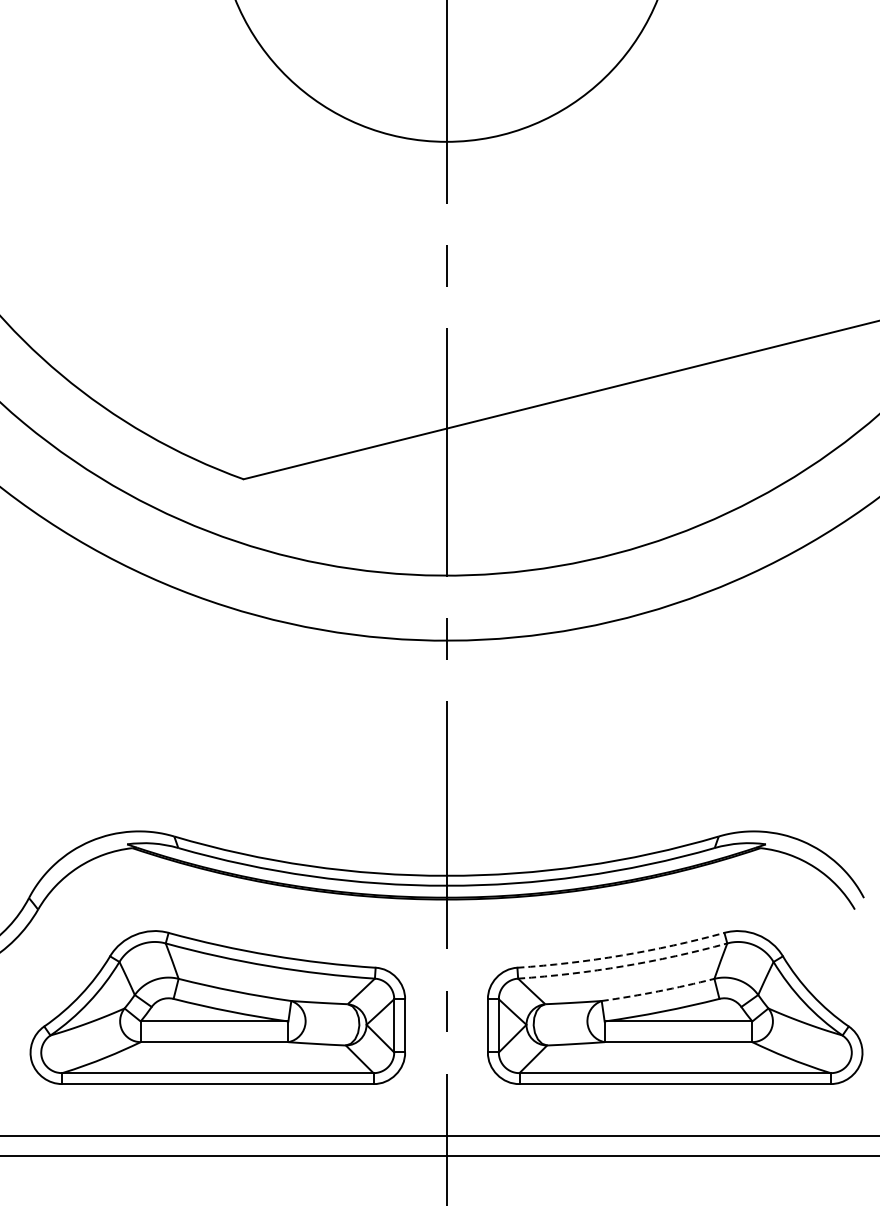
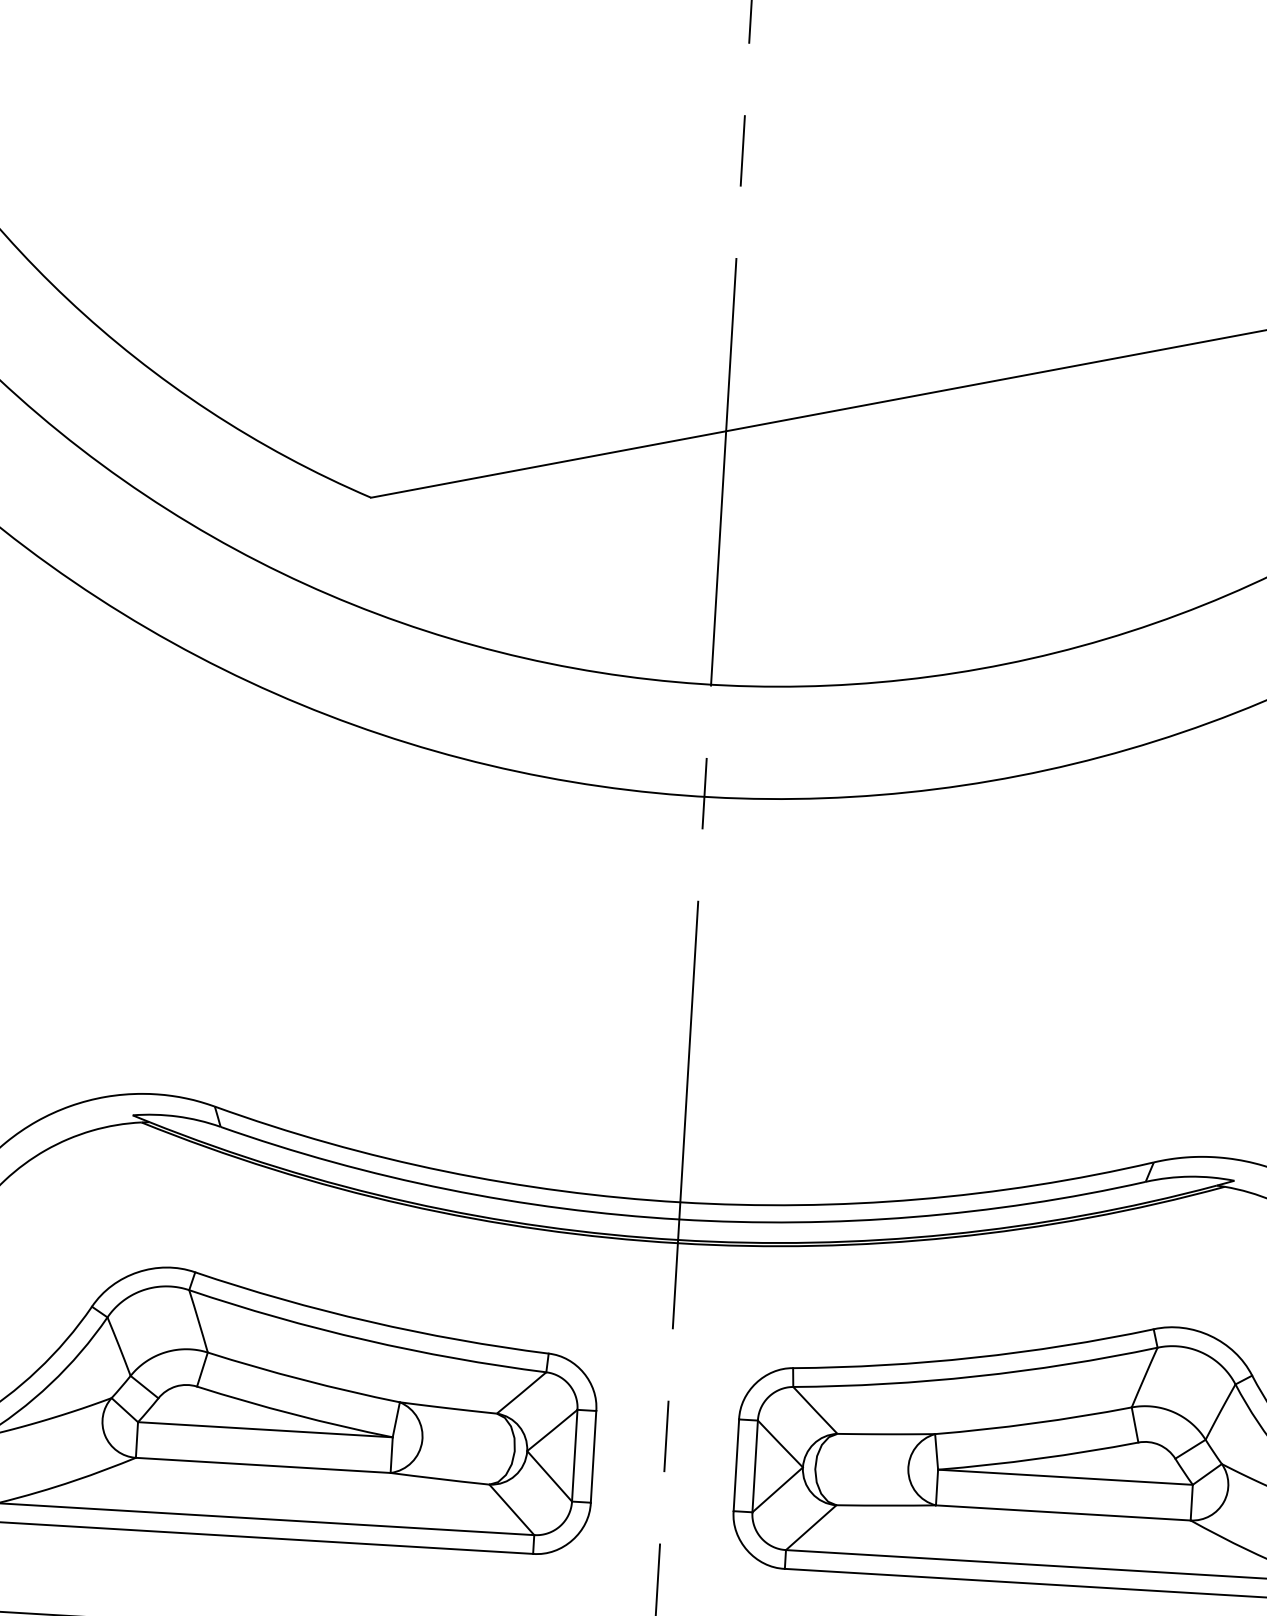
arc: (621, 955) -> (973, 1357), dashed -> solid
arc: (623, 966) -> (976, 1376), dashed -> solid
arc: (658, 991) -> (1034, 1423), dashed -> solid

